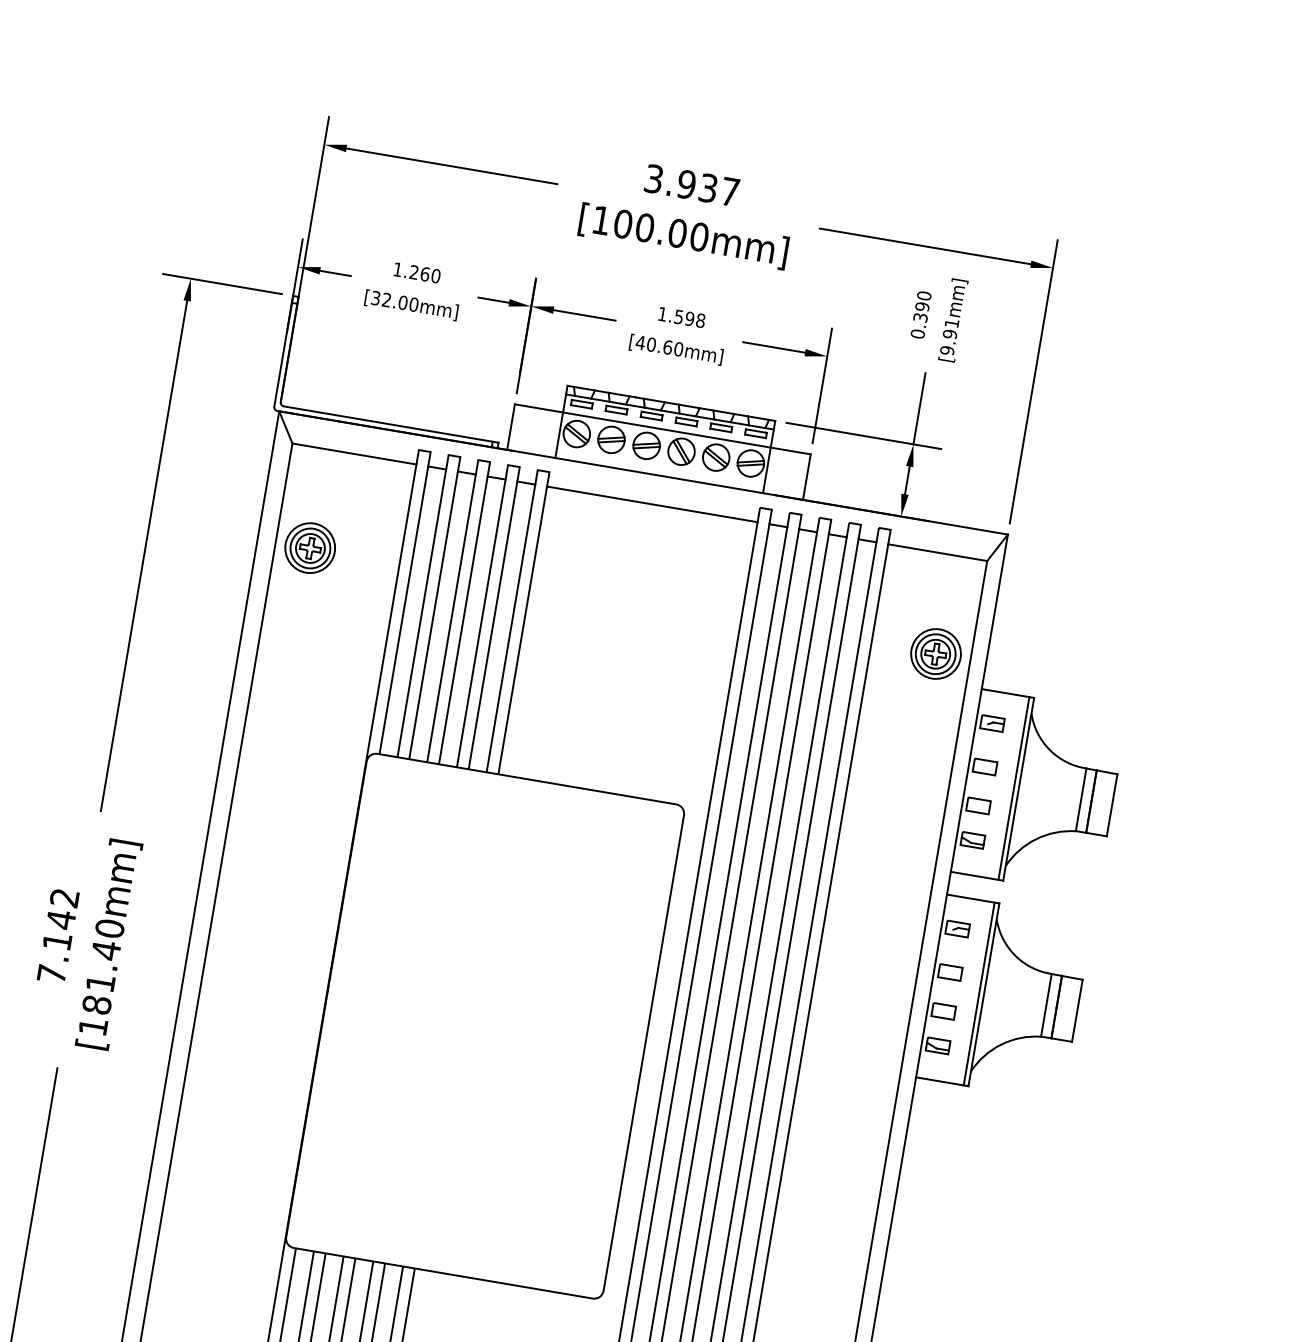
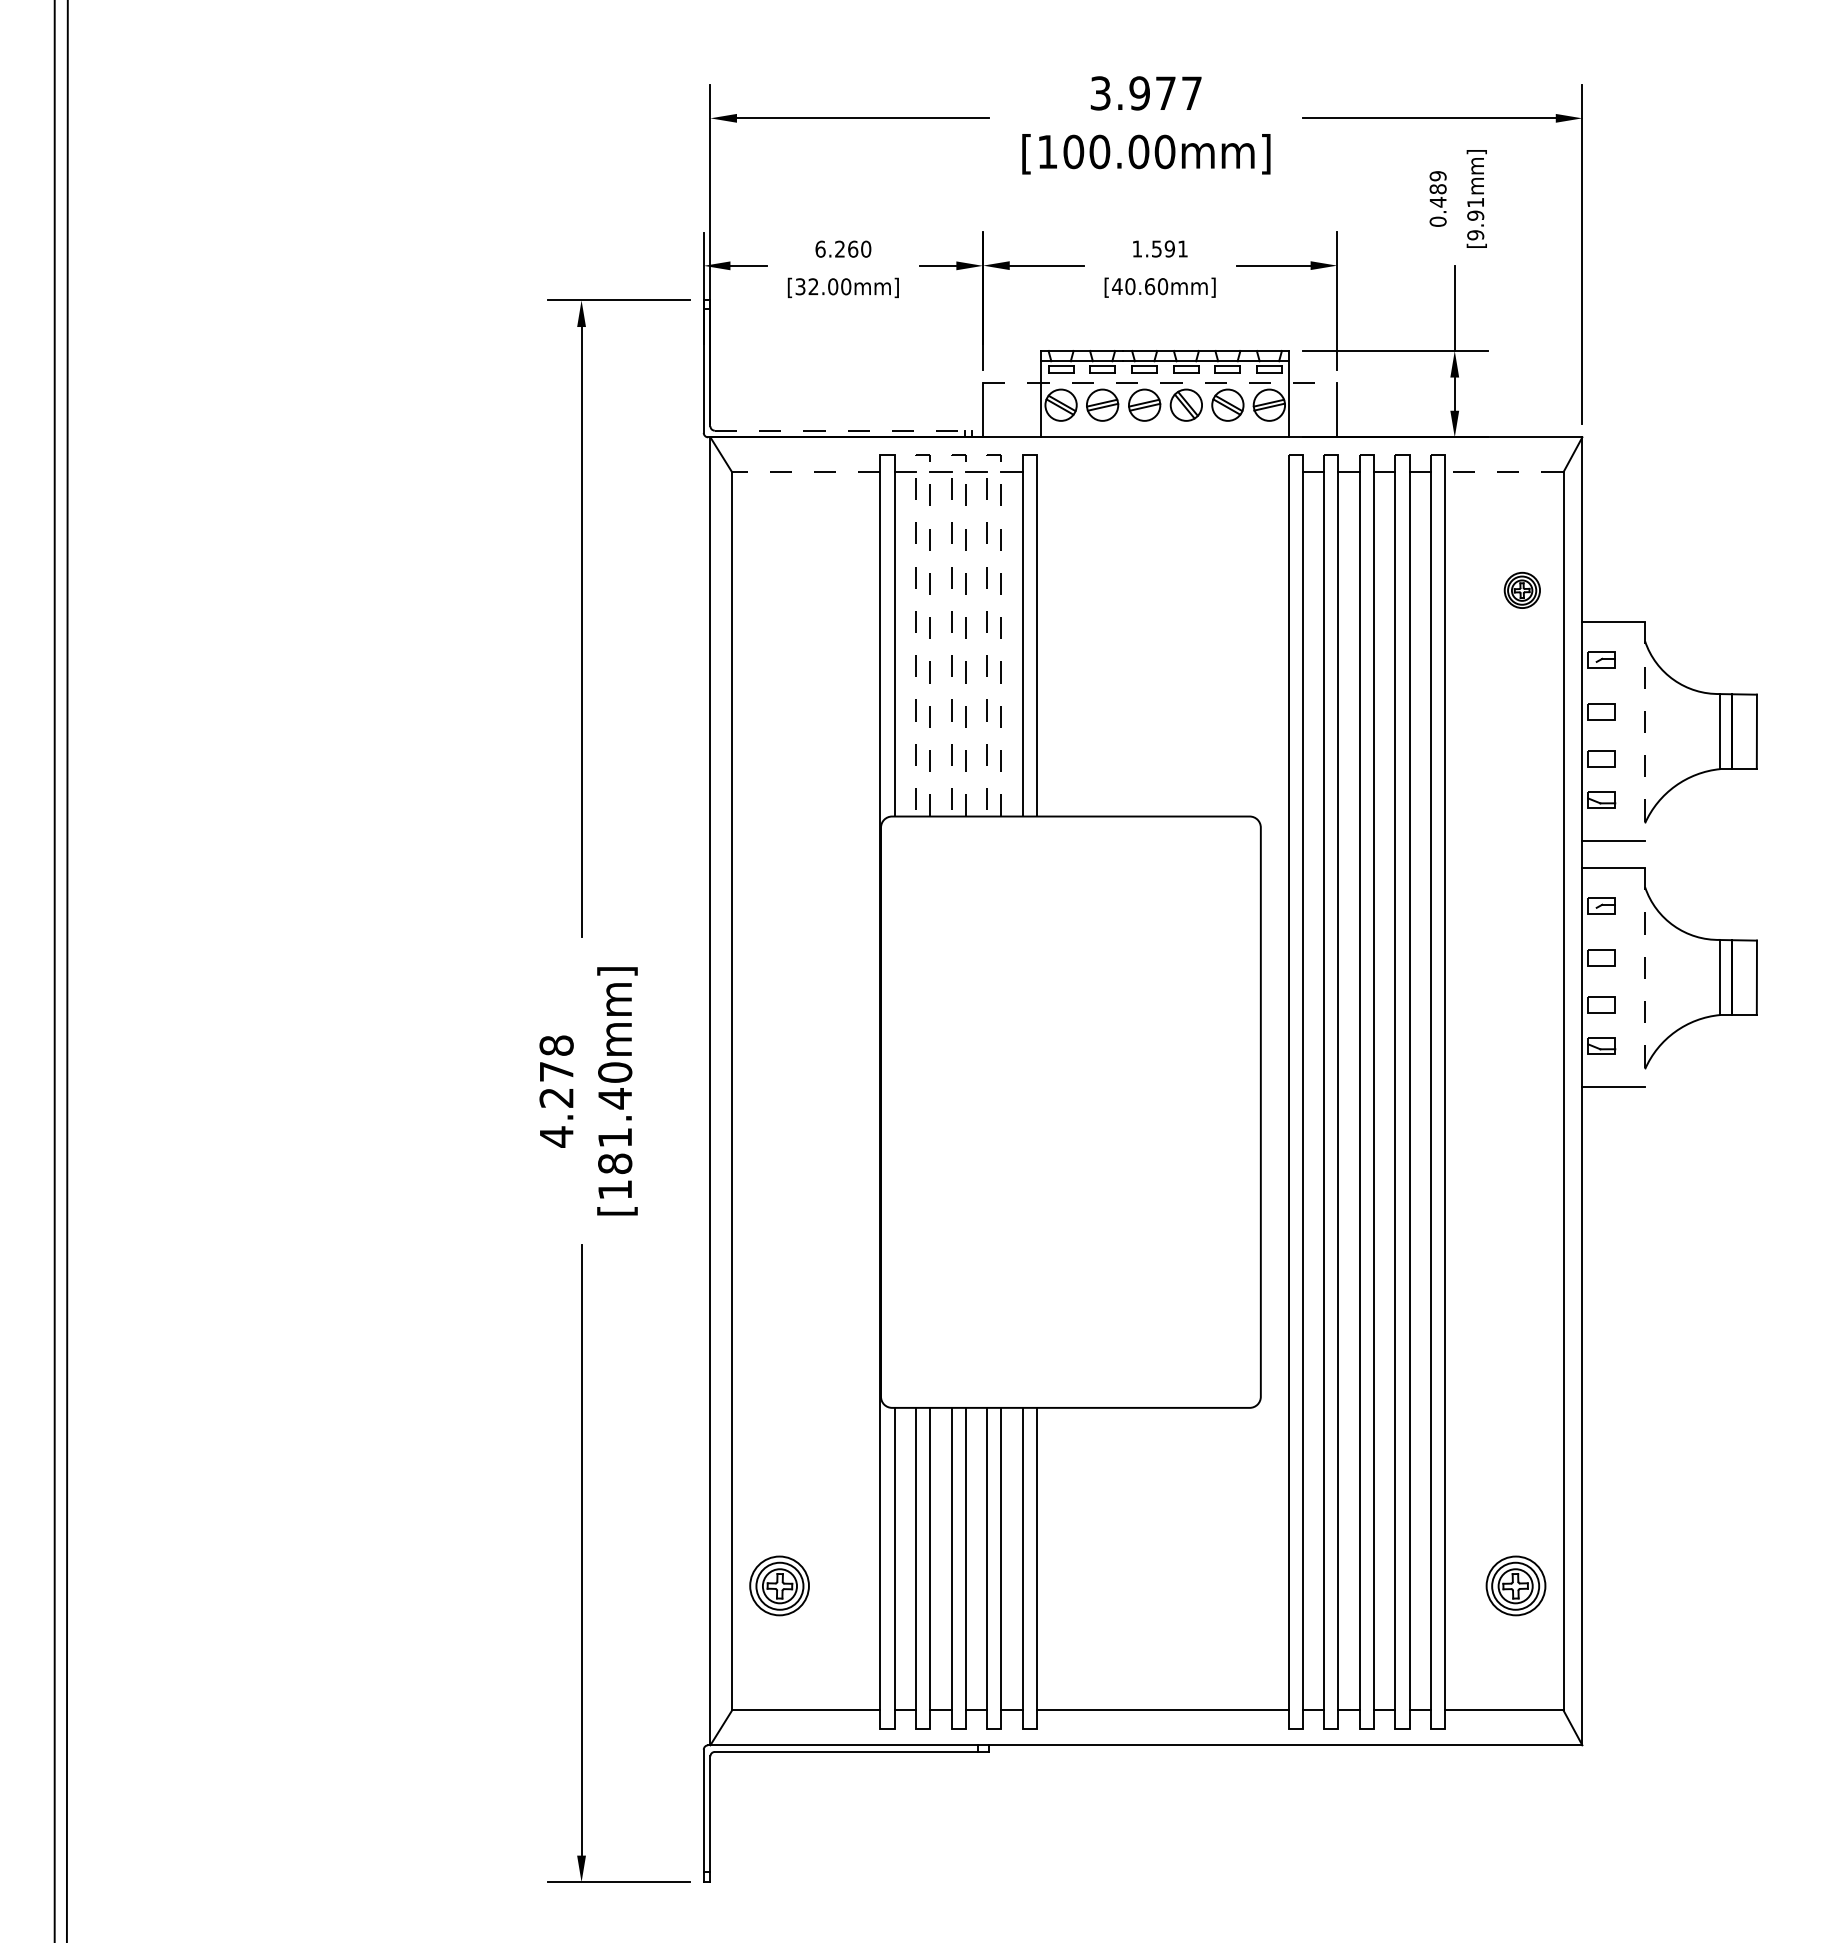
text: (708, 188) -> (1165, 93), 3.937 -> 3.977
text: (397, 269) -> (820, 248), 1.260 -> 6.260
text: (921, 306) -> (1437, 189), 0.390 -> 0.489
text: (701, 320) -> (1183, 248), 1.598 -> 1.591
line: (391, 424) -> (843, 430), solid -> dashed
line: (663, 429) -> (1160, 382), solid -> dashed
line: (353, 454) -> (805, 472), solid -> dashed
line: (454, 455) -> (922, 454), solid -> dashed
line: (484, 460) -> (958, 454), solid -> dashed
line: (513, 465) -> (993, 454), solid -> dashed
line: (652, 504) -> (1162, 472), removed
part: (310, 548) -> (773, 590), removed
line: (937, 552) -> (1503, 472), solid -> dashed
part: (936, 654) -> (1522, 590), size x0.6
line: (1014, 788) -> (1639, 731), removed
line: (1018, 790) -> (1645, 732), solid -> dashed
text: (58, 936) -> (556, 1091), 7.142 -> 4.278
line: (979, 994) -> (1639, 977), removed
line: (984, 995) -> (1645, 978), solid -> dashed

